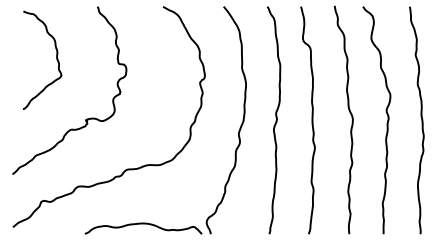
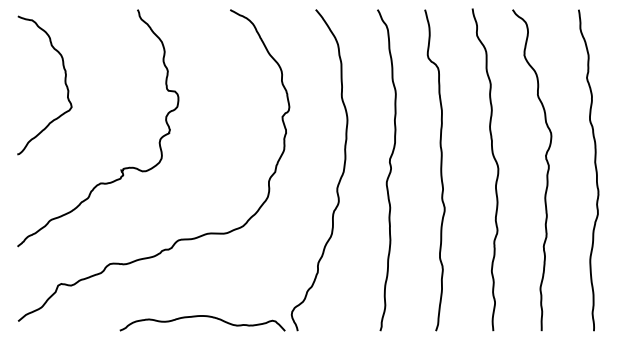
curve: (56, 58) -> (64, 83), moved

